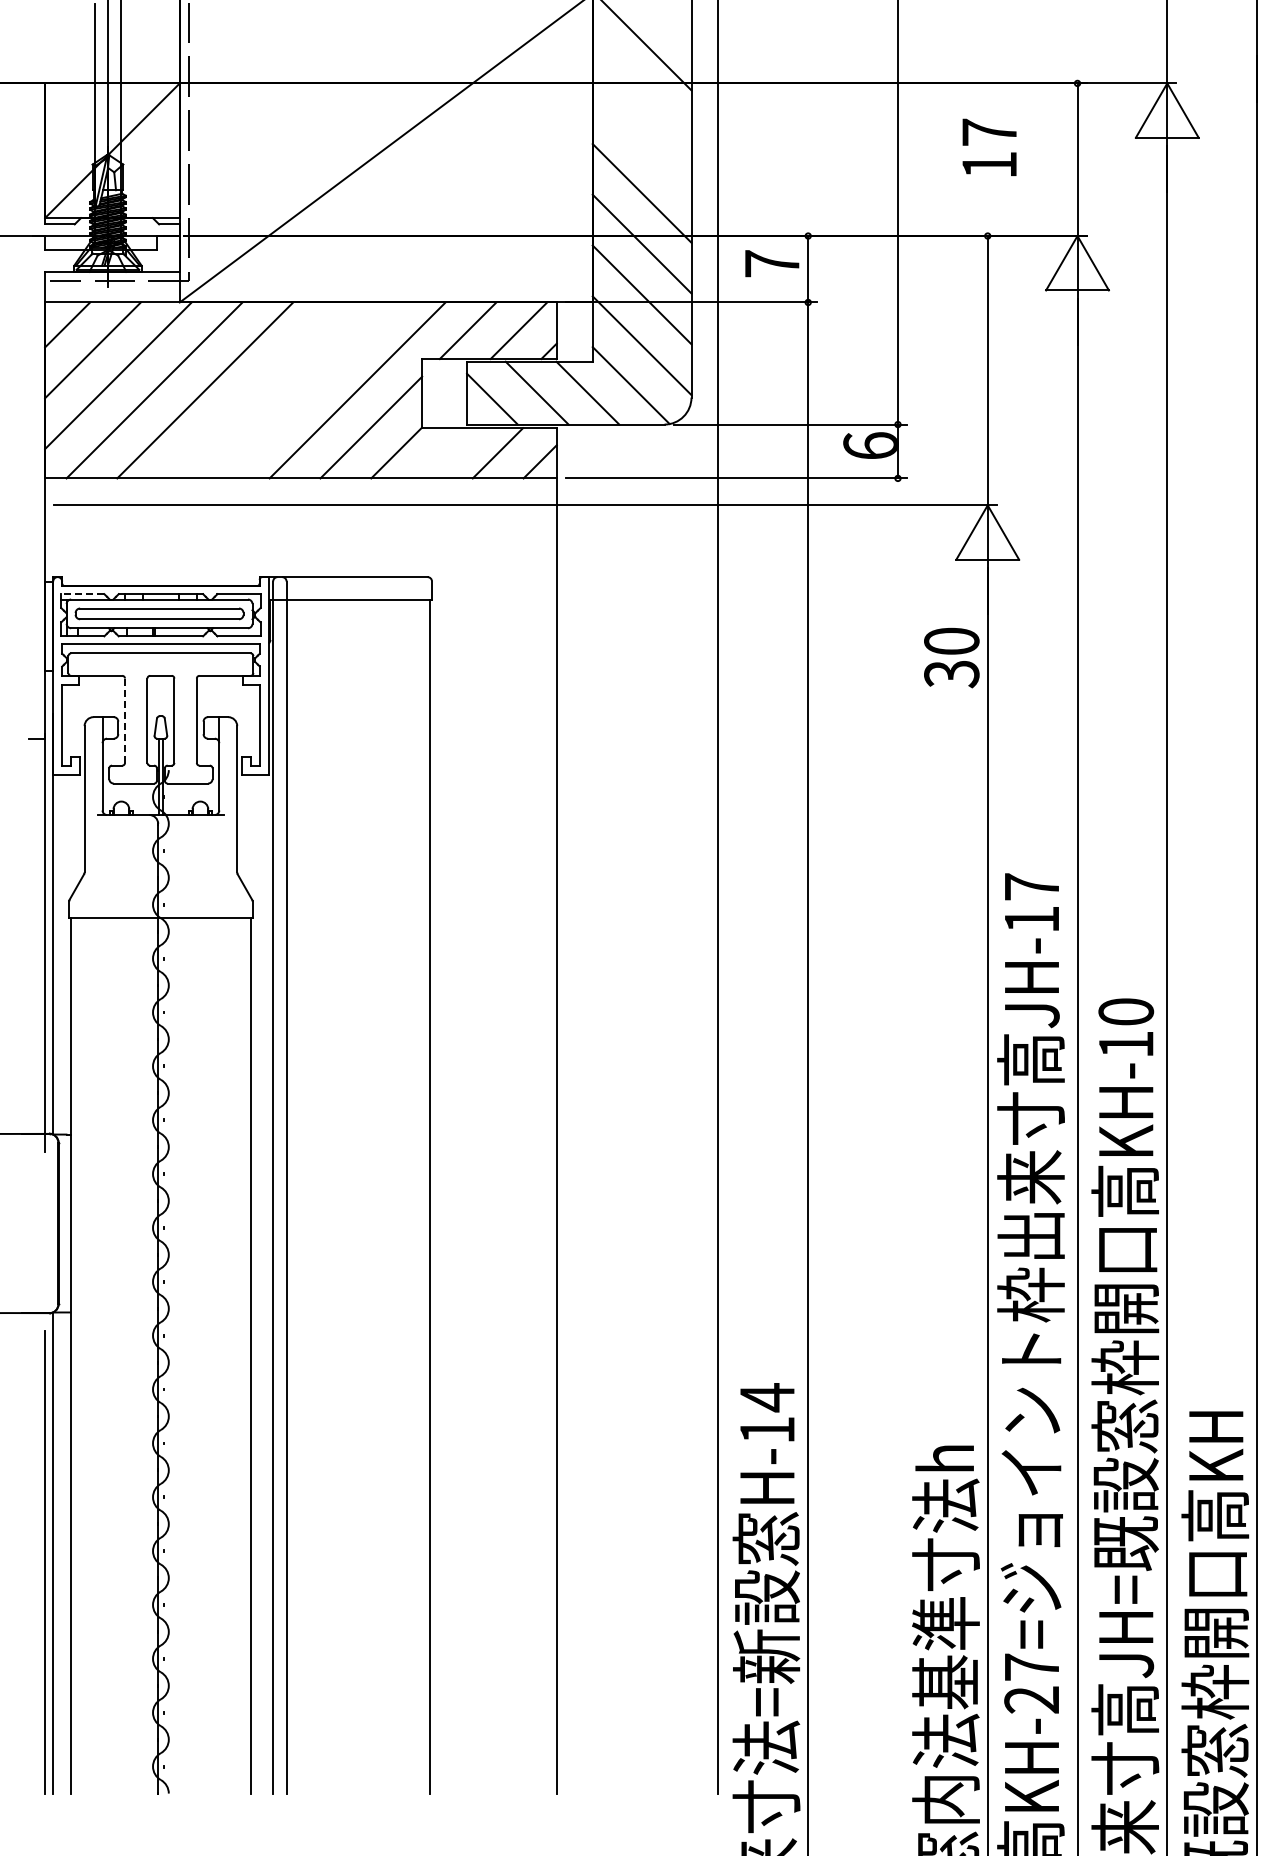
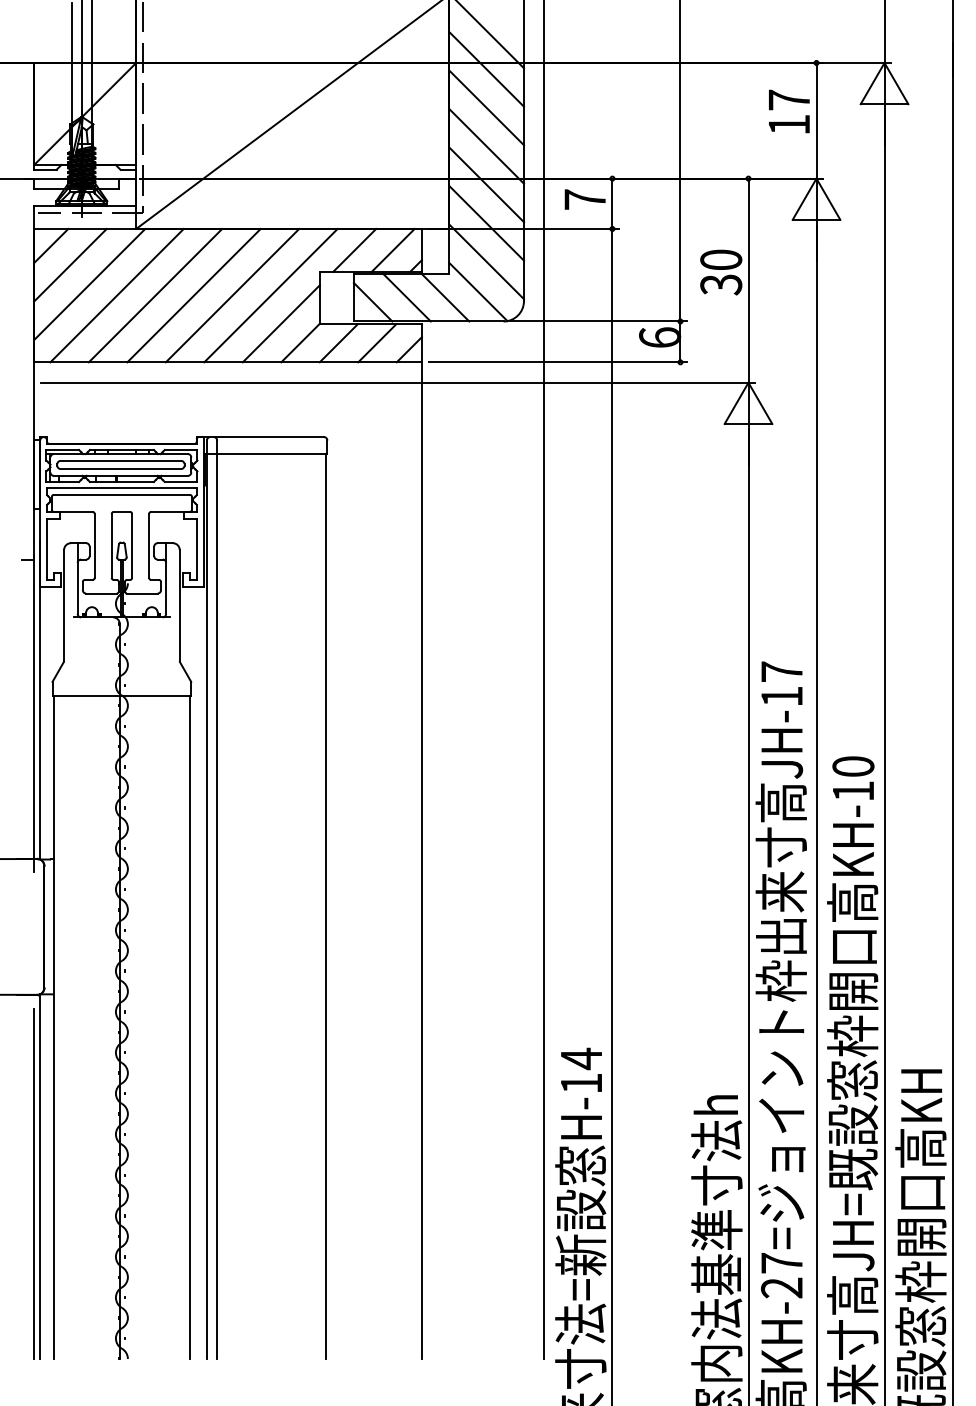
line: (641, 91) -> (486, 69), added
line: (641, 142) -> (486, 107), added
text: (989, 146) -> (789, 110), moved
line: (256, 390) -> (194, 295), added
line: (306, 390) -> (232, 295), added
line: (446, 453) -> (338, 343), added
line: (82, 594) -> (62, 450), dashed -> solid
text: (951, 657) -> (721, 272), moved
line: (125, 721) -> (95, 546), dashed -> solid

